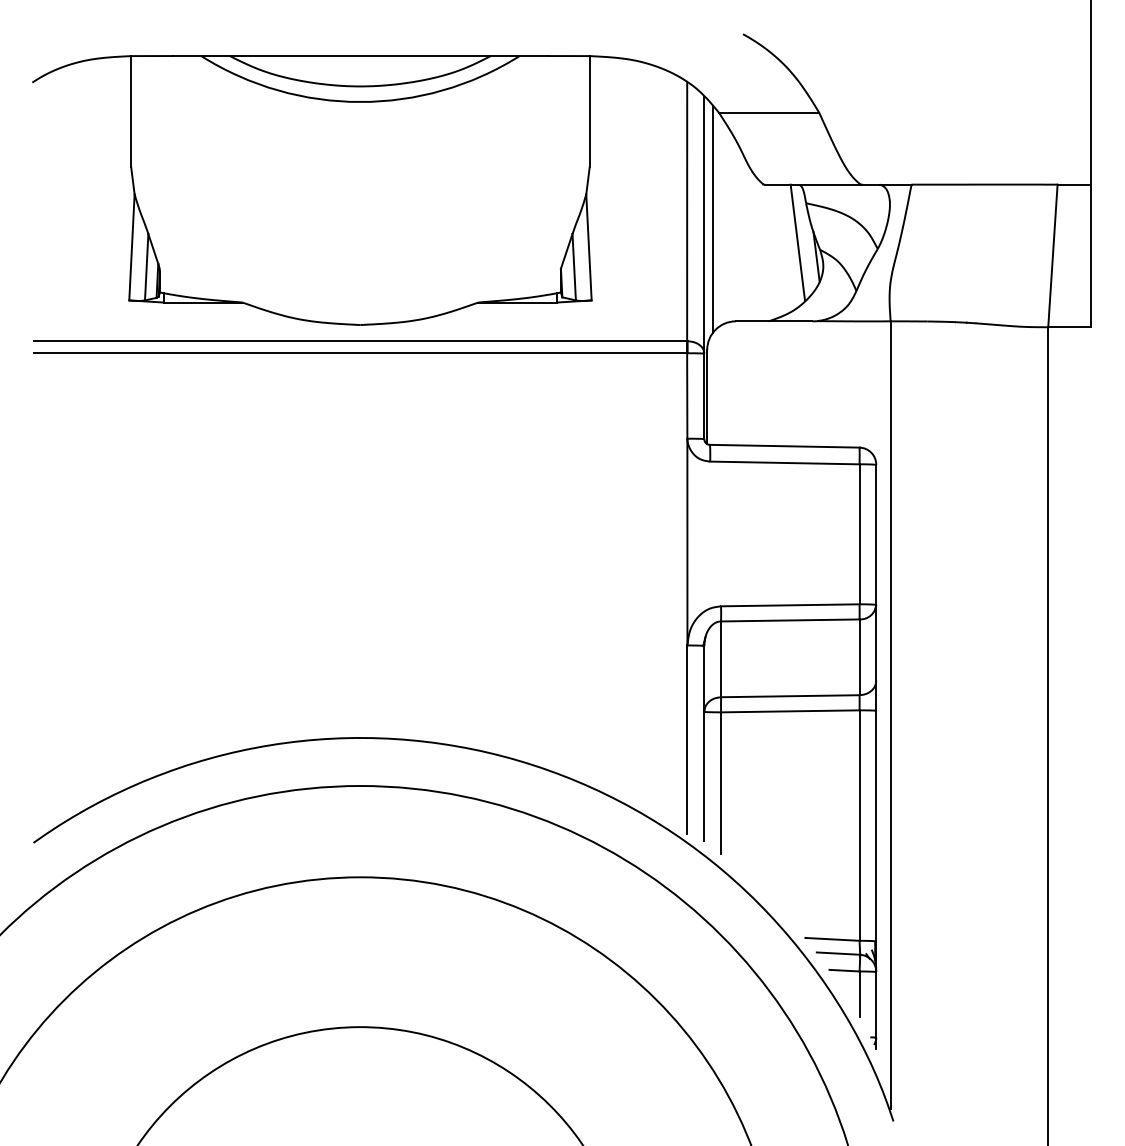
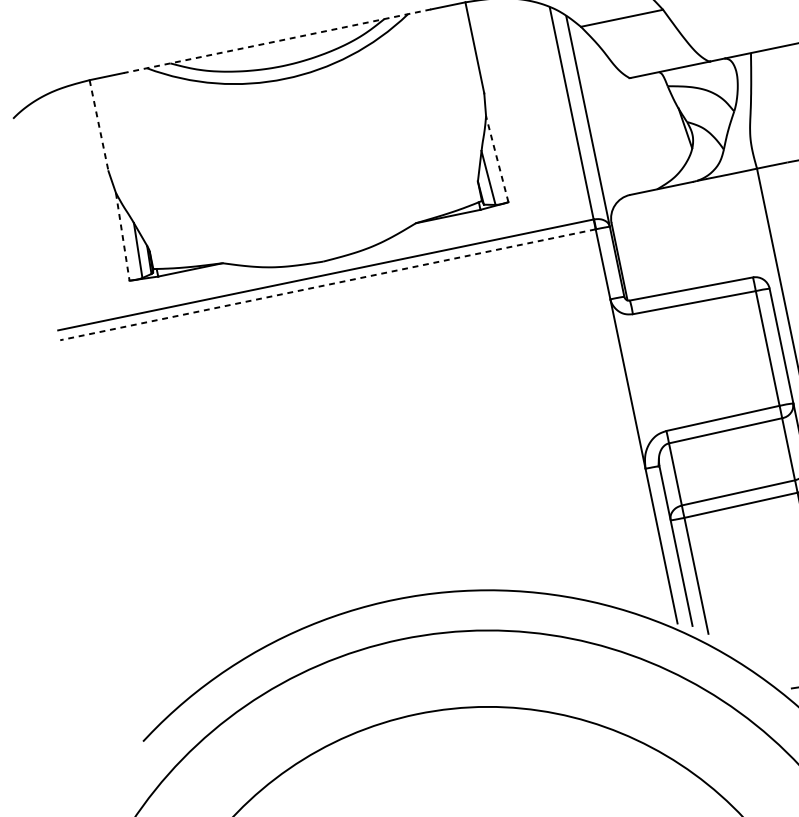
line: (359, 56) -> (276, 41), solid -> dashed
line: (131, 111) -> (99, 125), solid -> dashed
line: (712, 219) -> (593, 115), removed
line: (797, 242) -> (667, 119), removed
line: (588, 246) -> (496, 158), solid -> dashed
line: (131, 247) -> (122, 236), solid -> dashed
line: (360, 353) -> (328, 284), solid -> dashed

